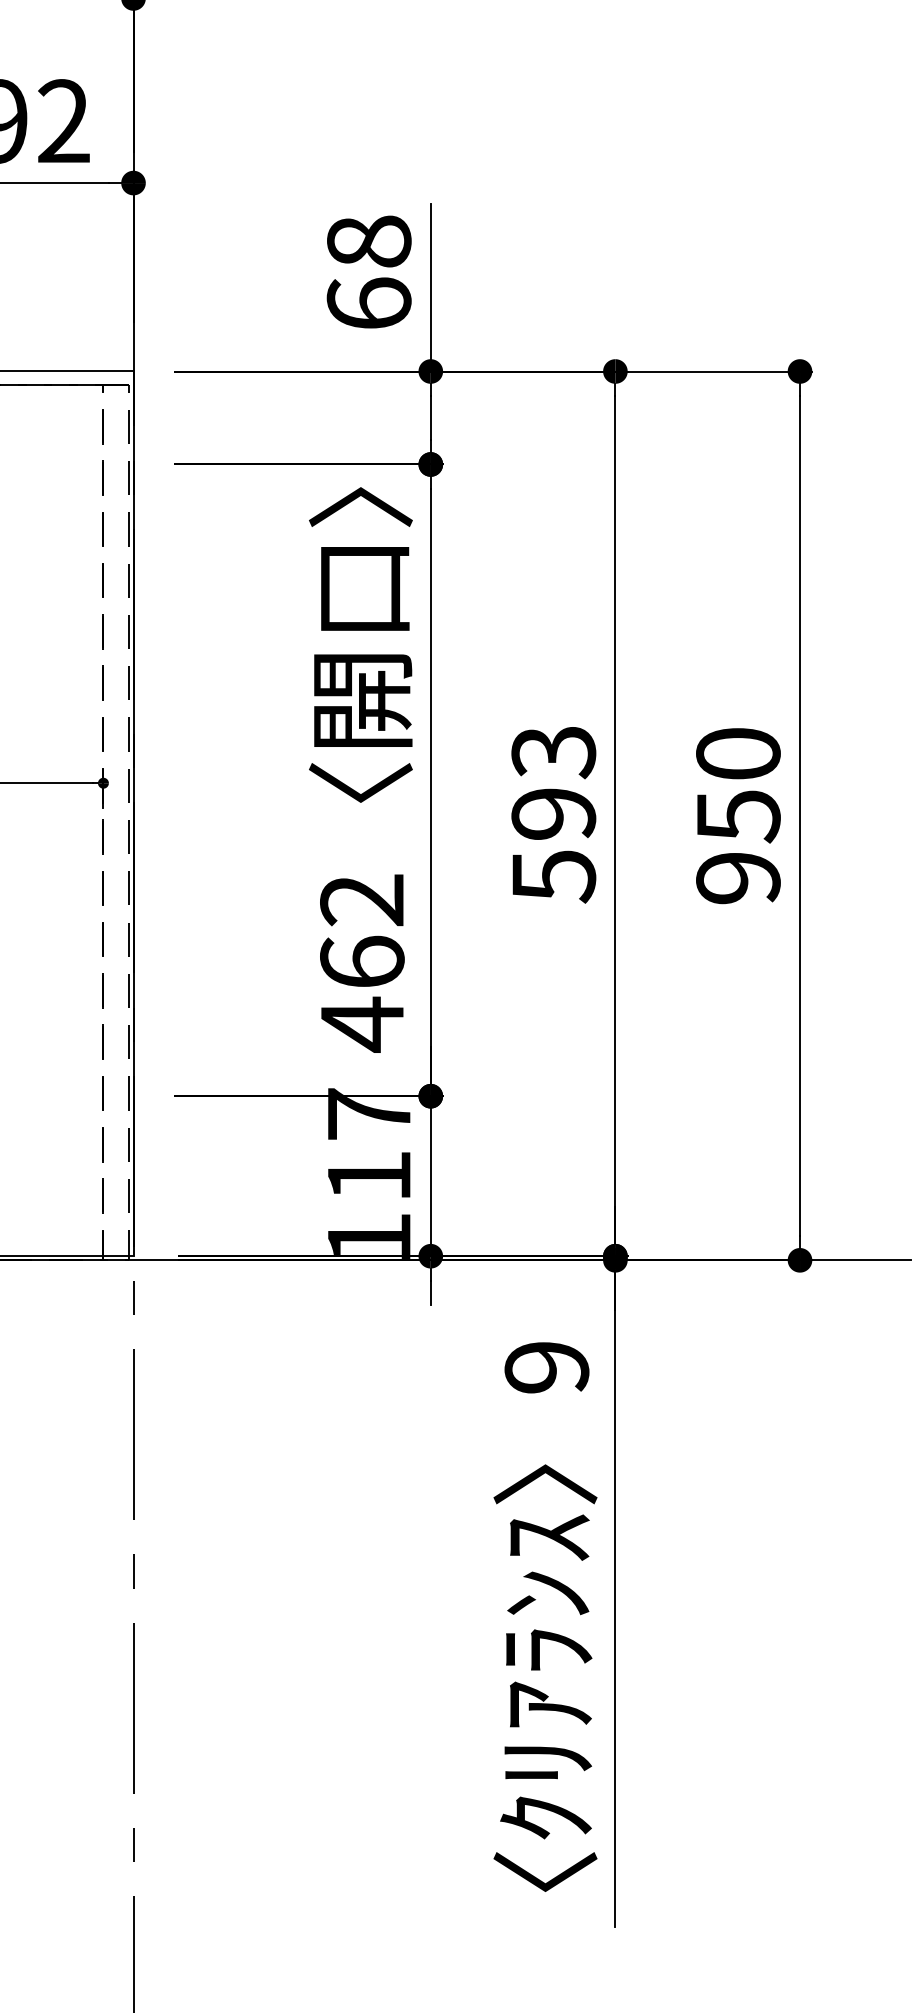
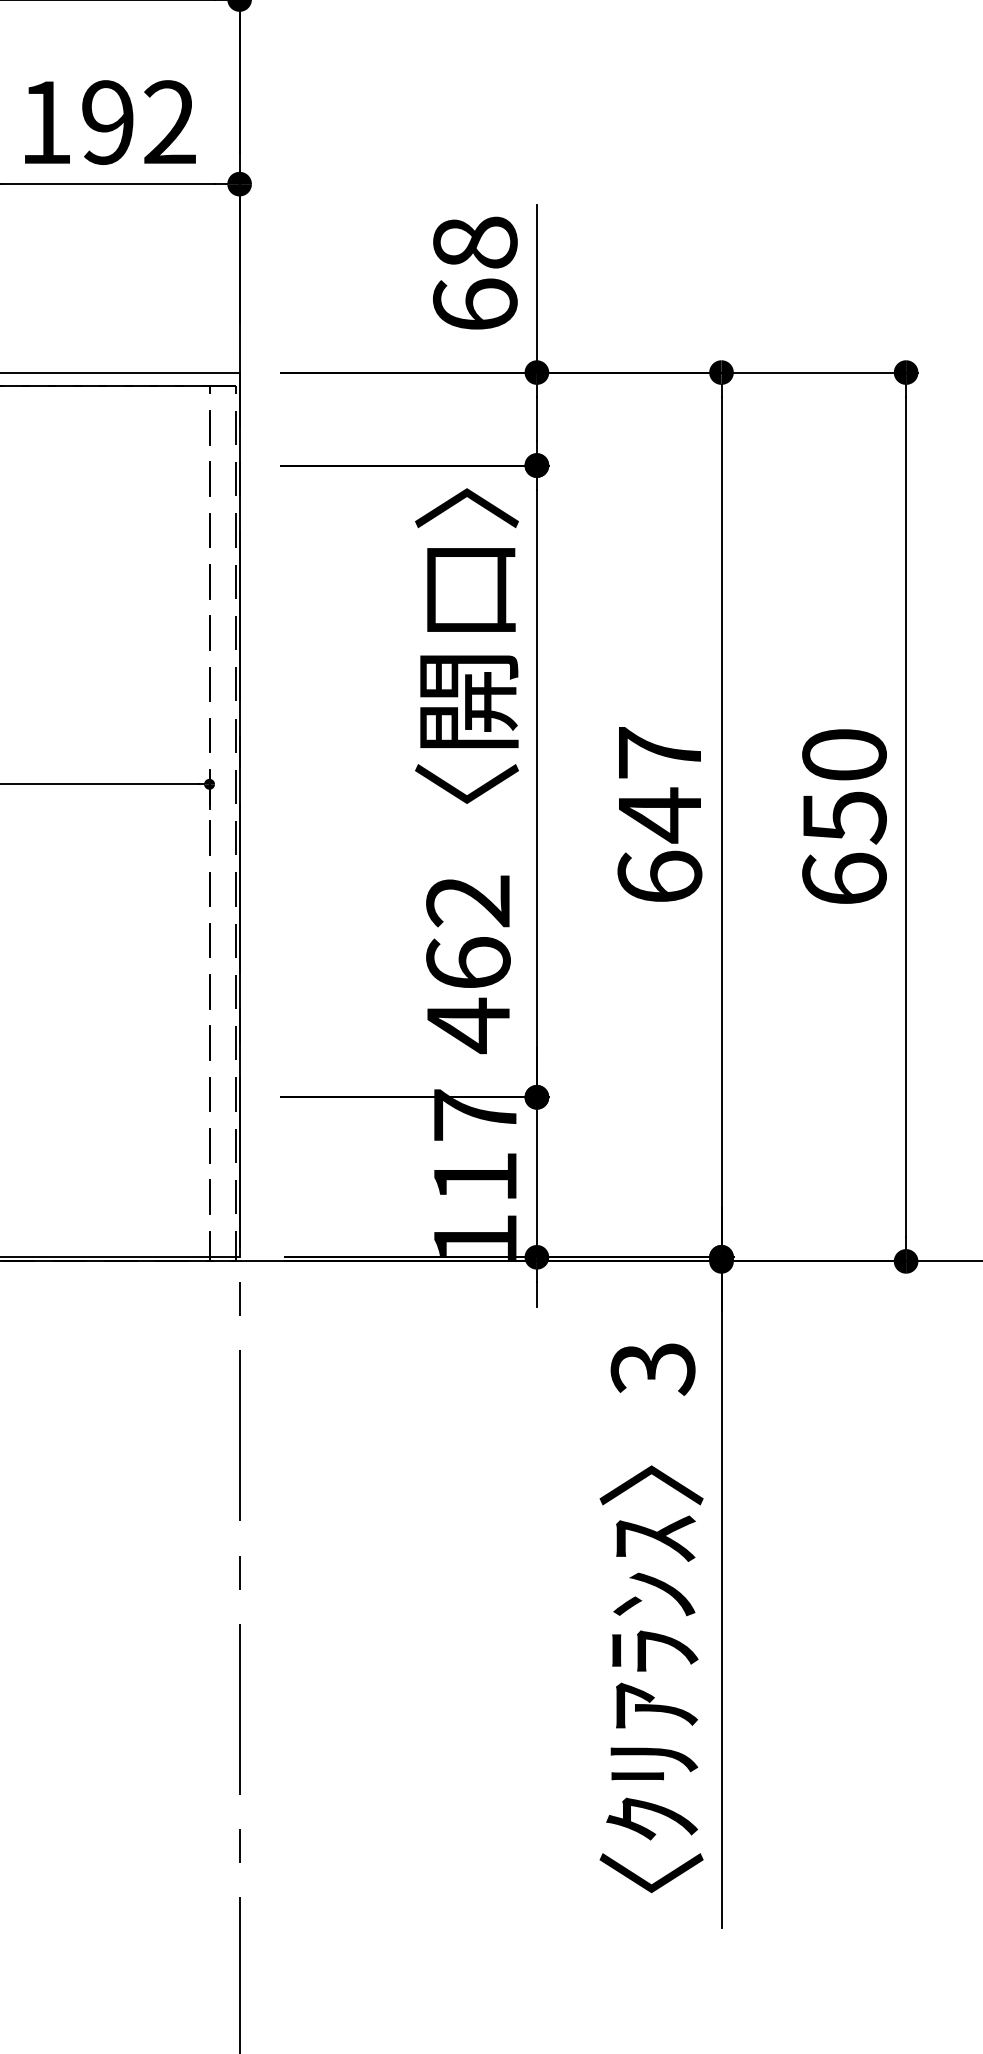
text: (553, 814) -> (659, 815), 593 -> 647
text: (738, 877) -> (844, 878), 950 -> 650
text: (546, 1368) -> (652, 1369), 9 -> 3

